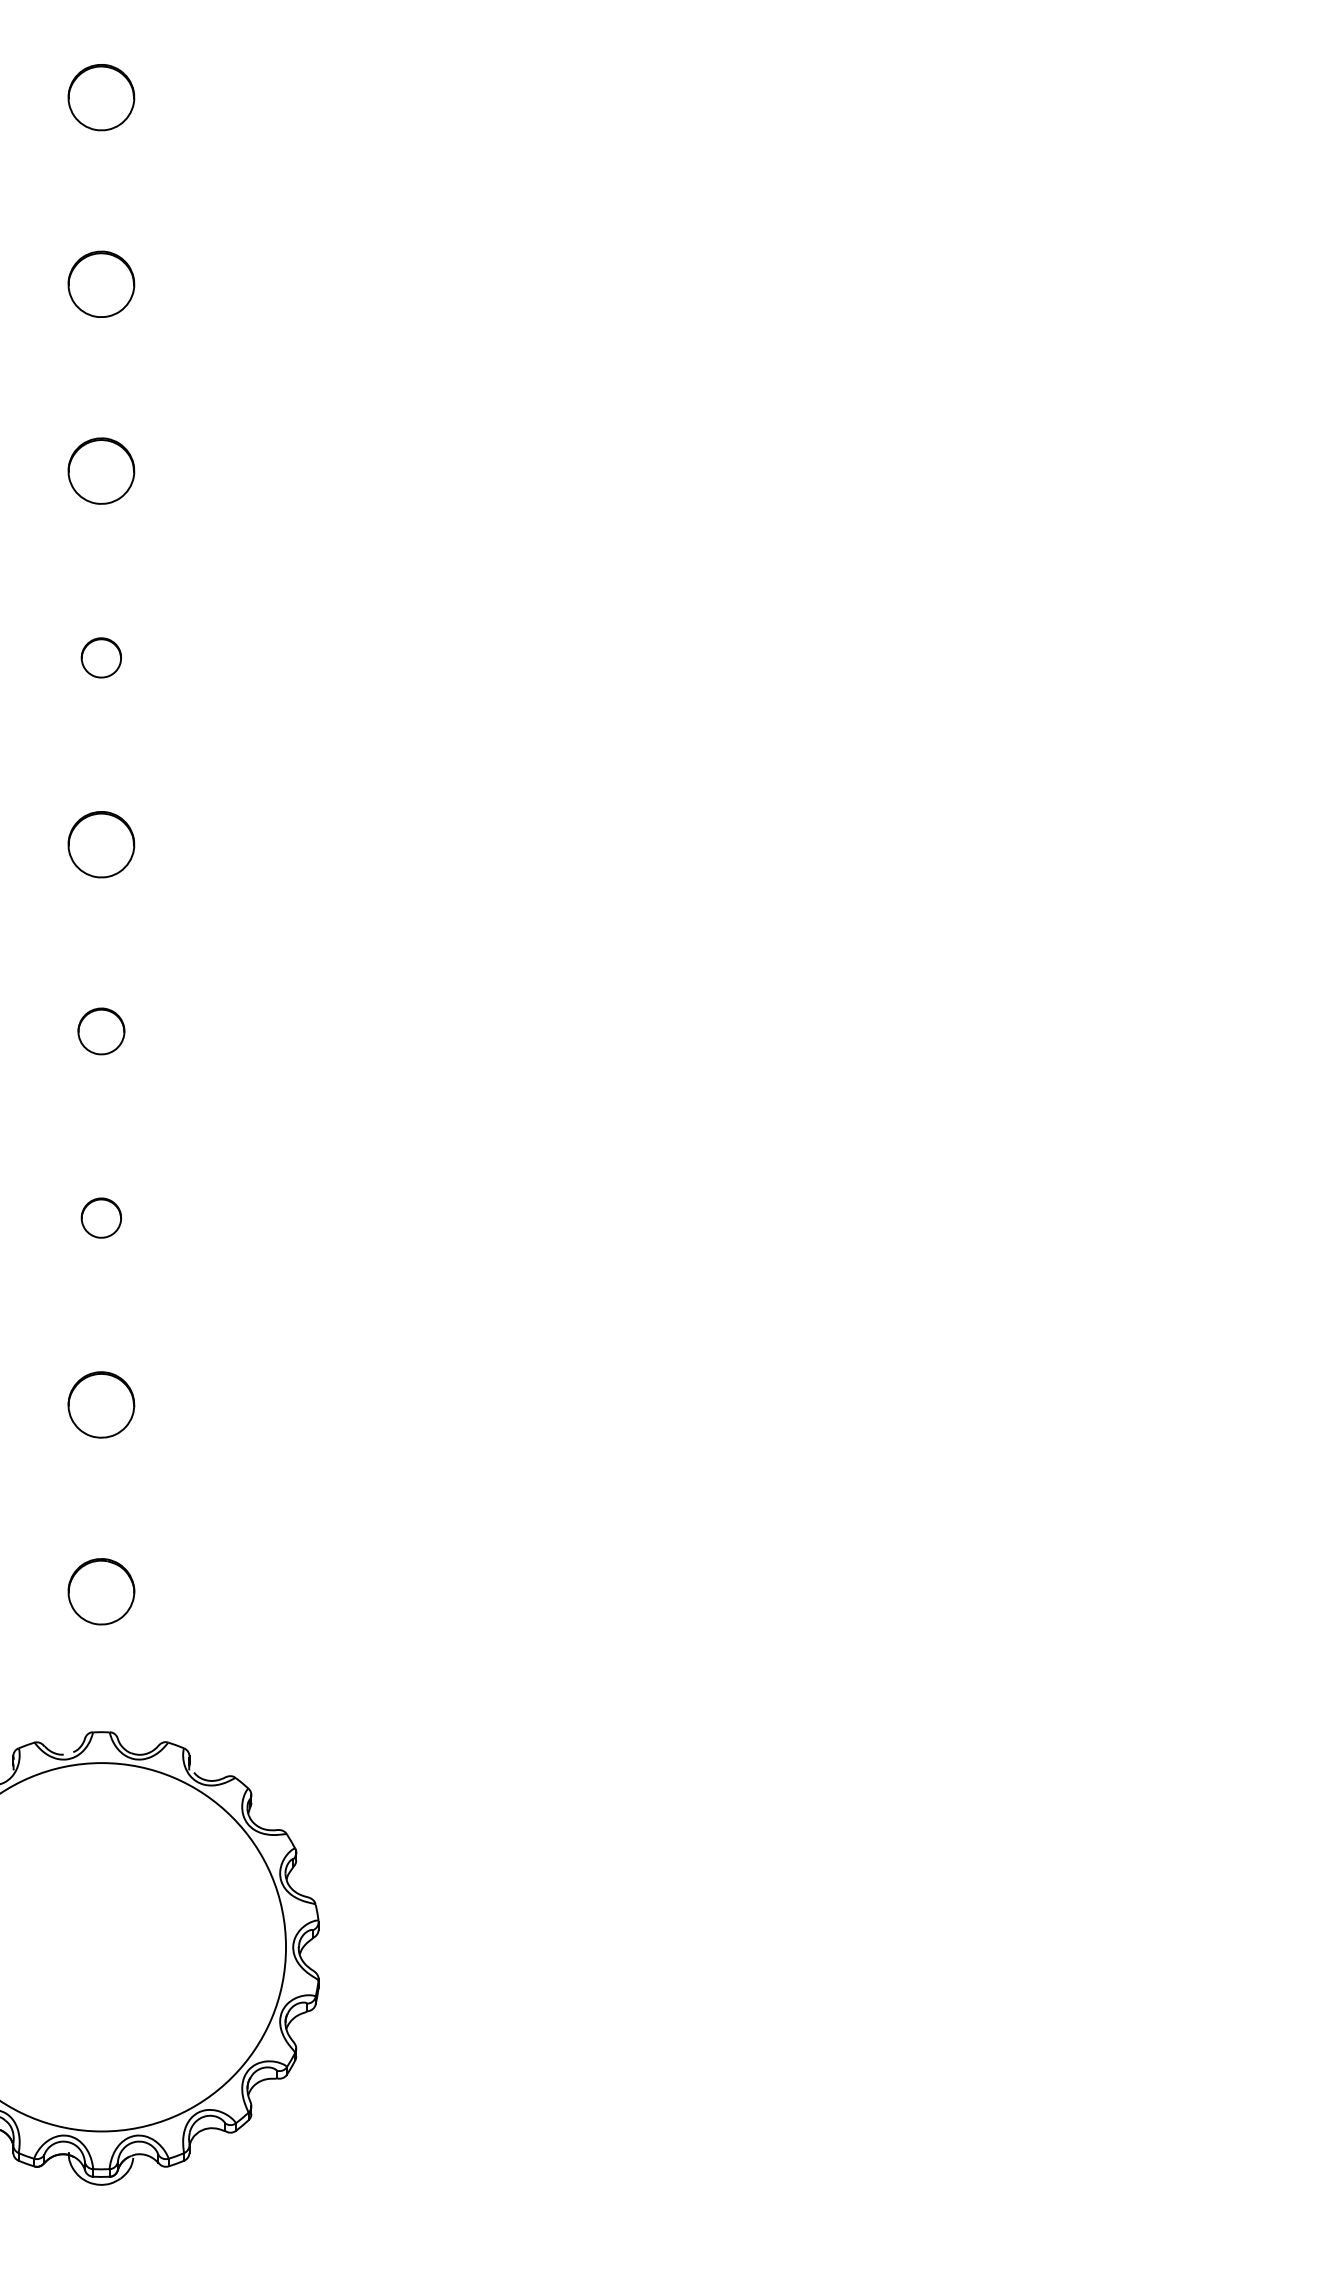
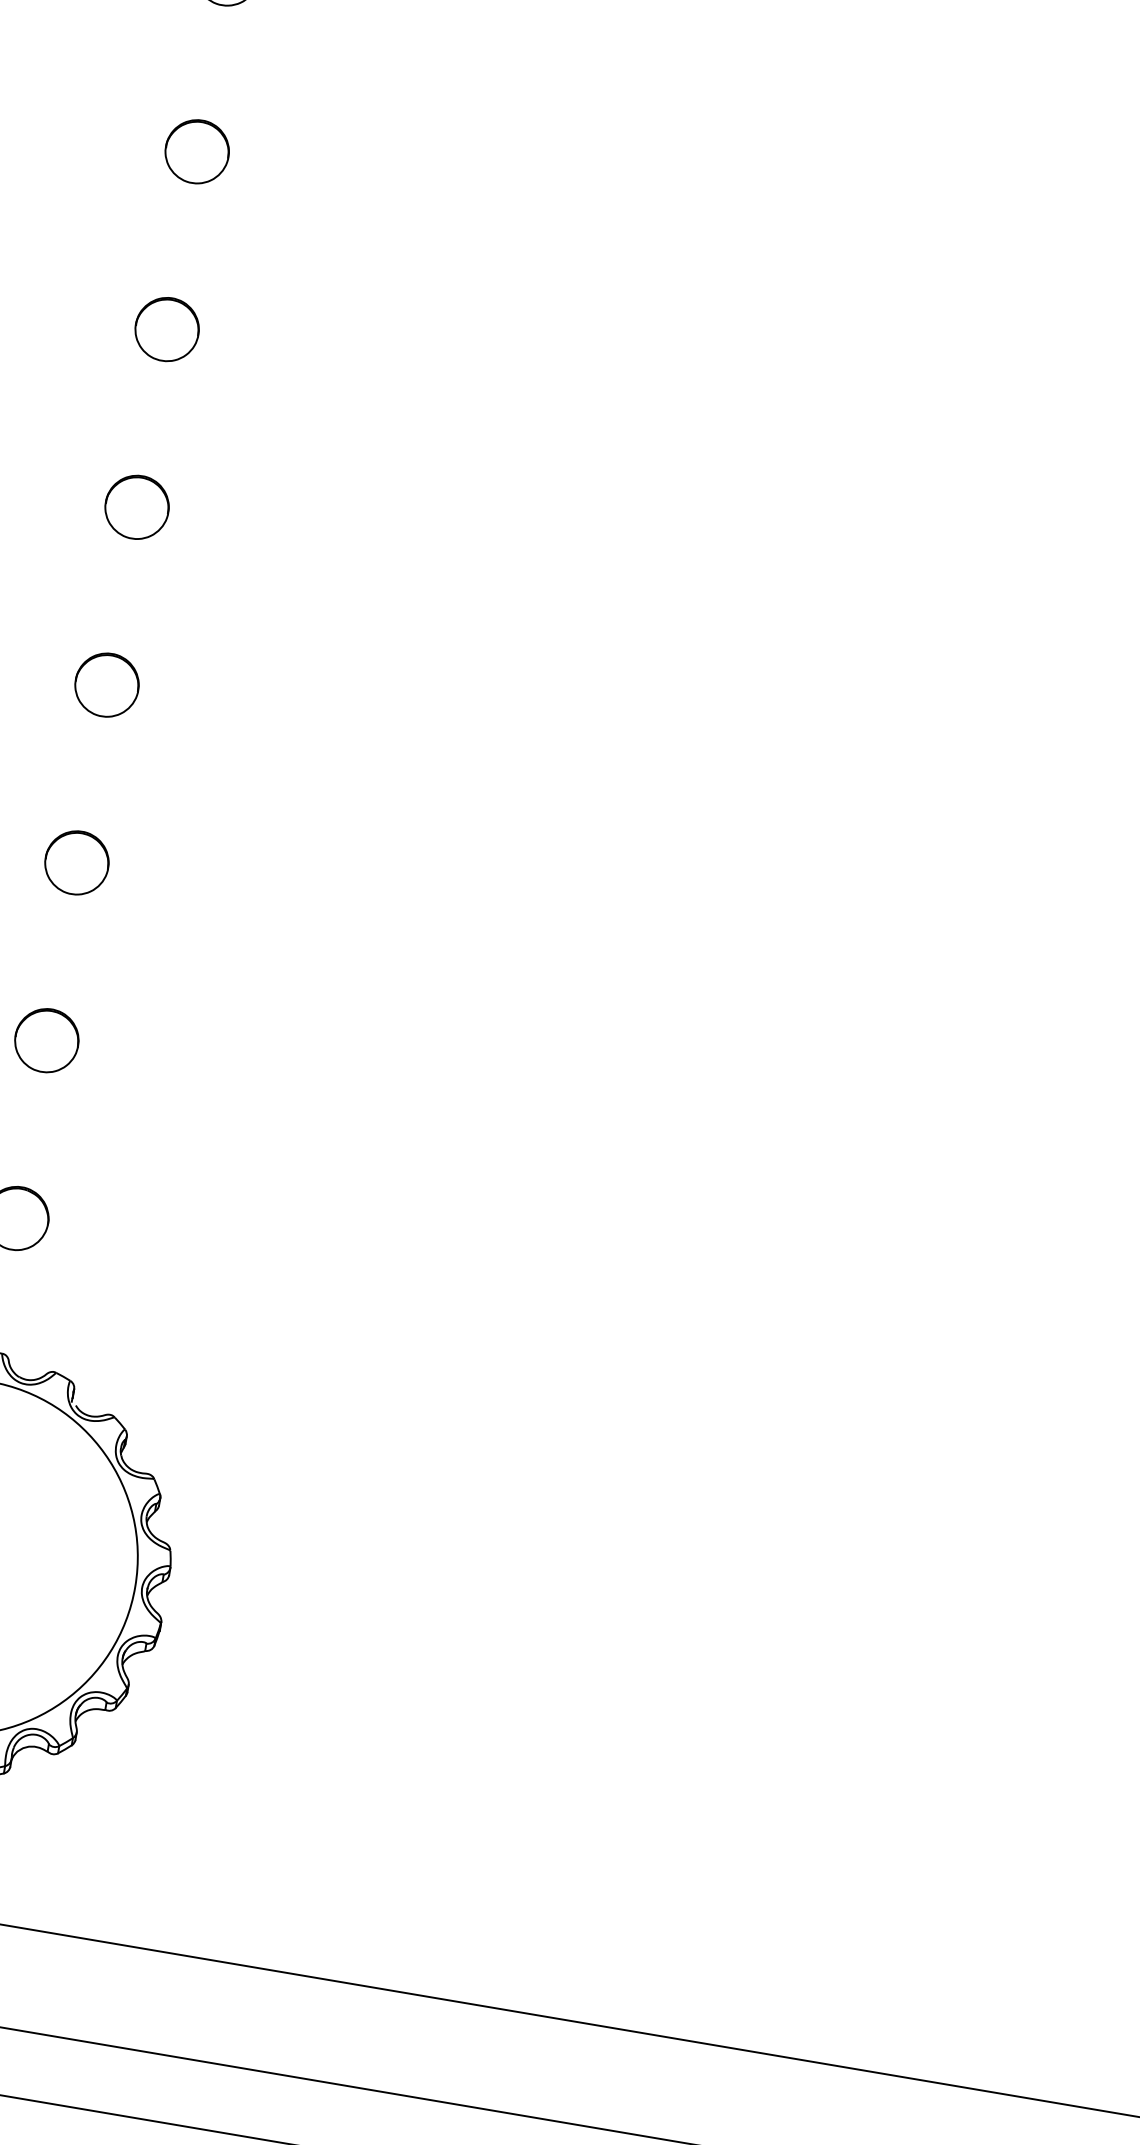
part: (101, 657) -> (167, 329), size x1.67
part: (101, 1031) -> (107, 685), size x1.43
part: (101, 1217) -> (77, 862), size x1.67

